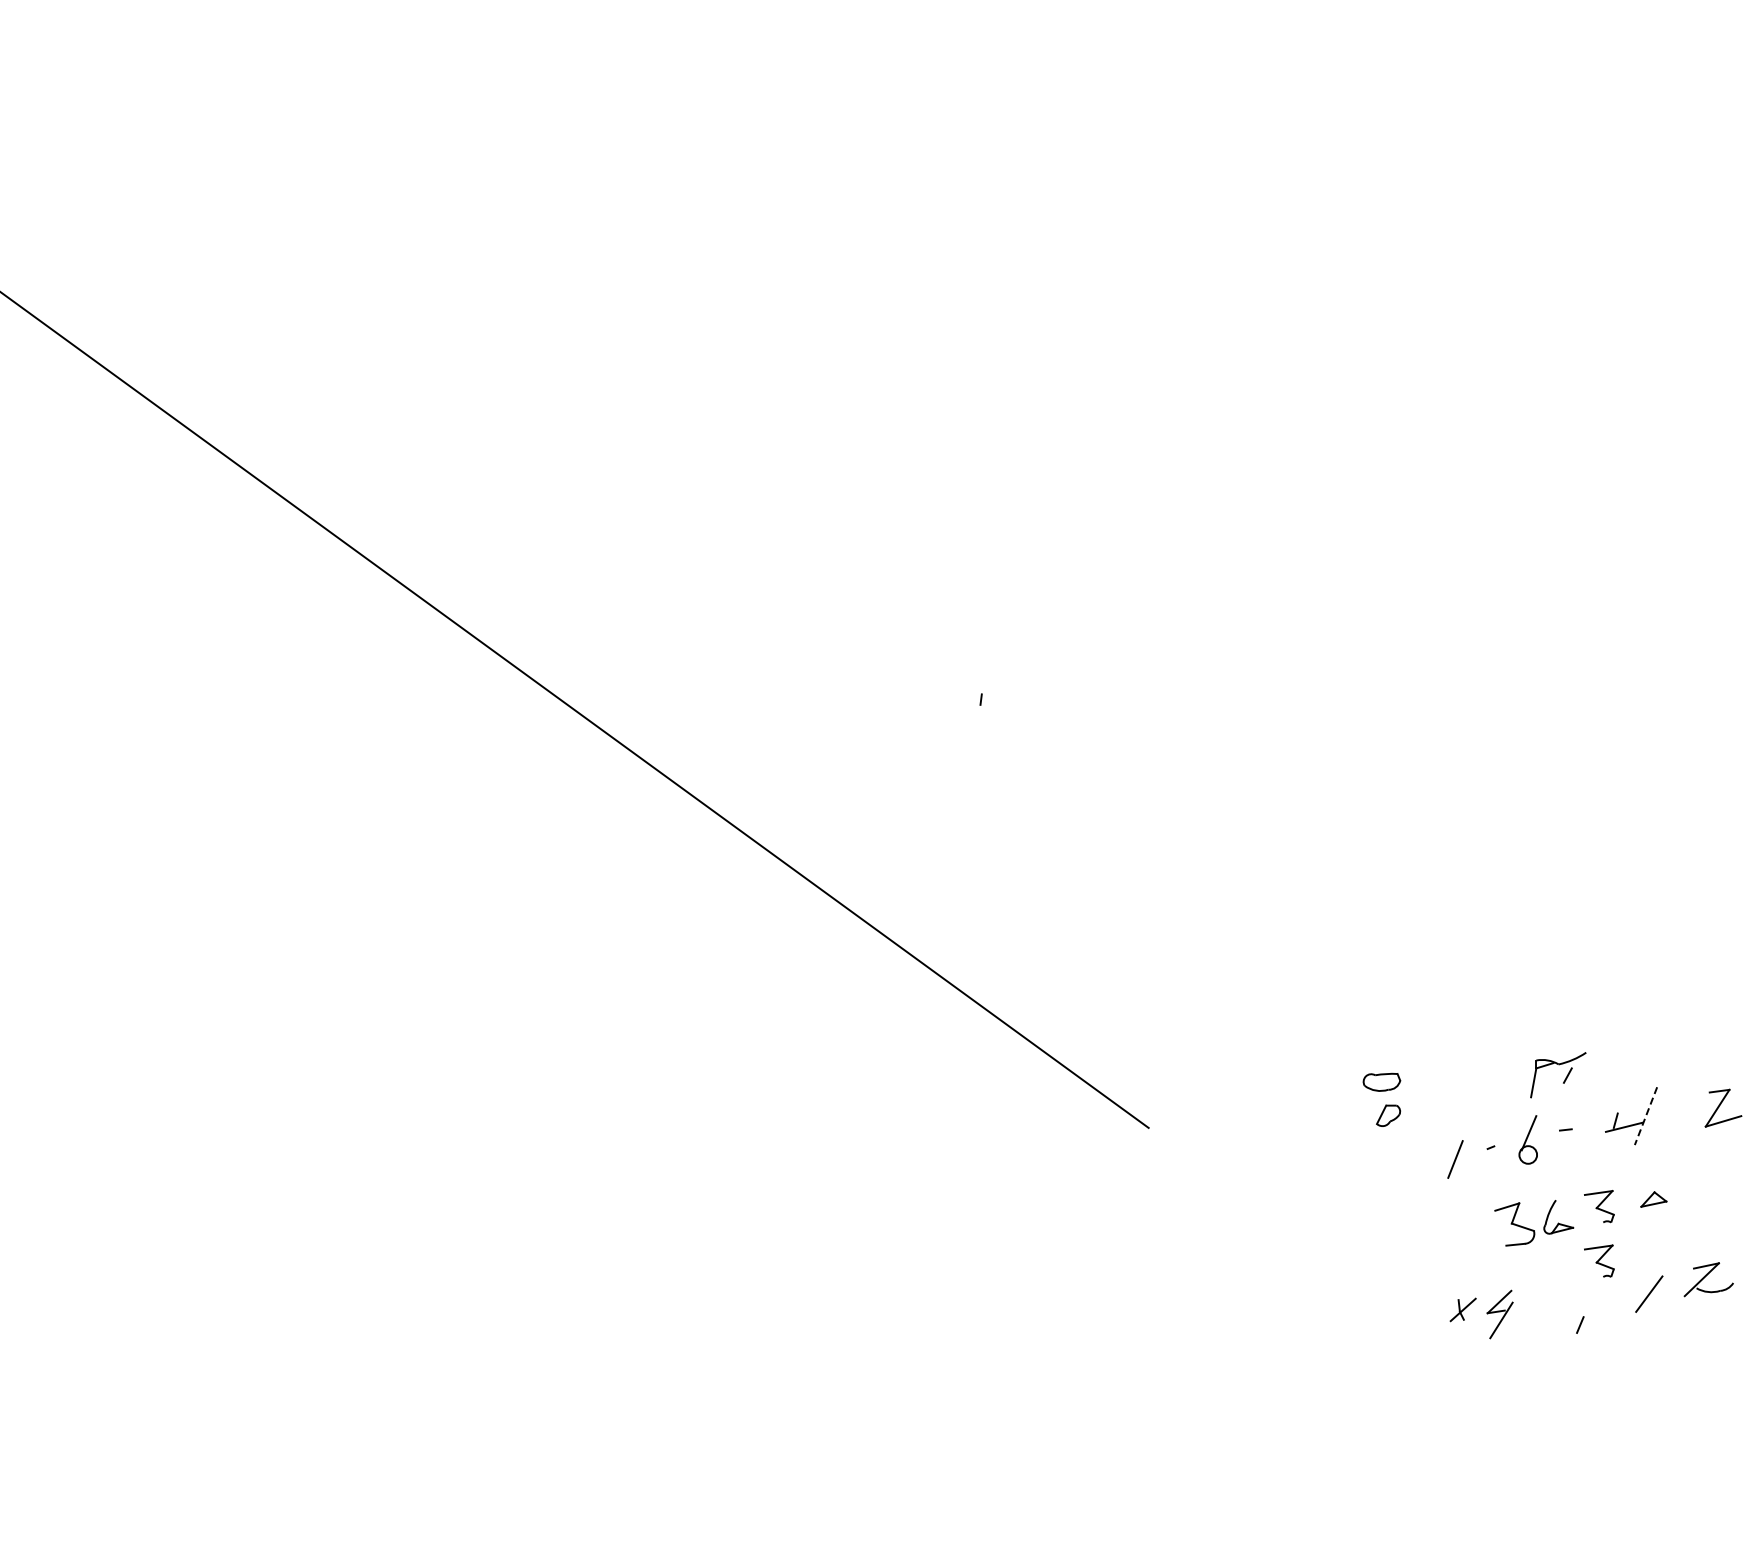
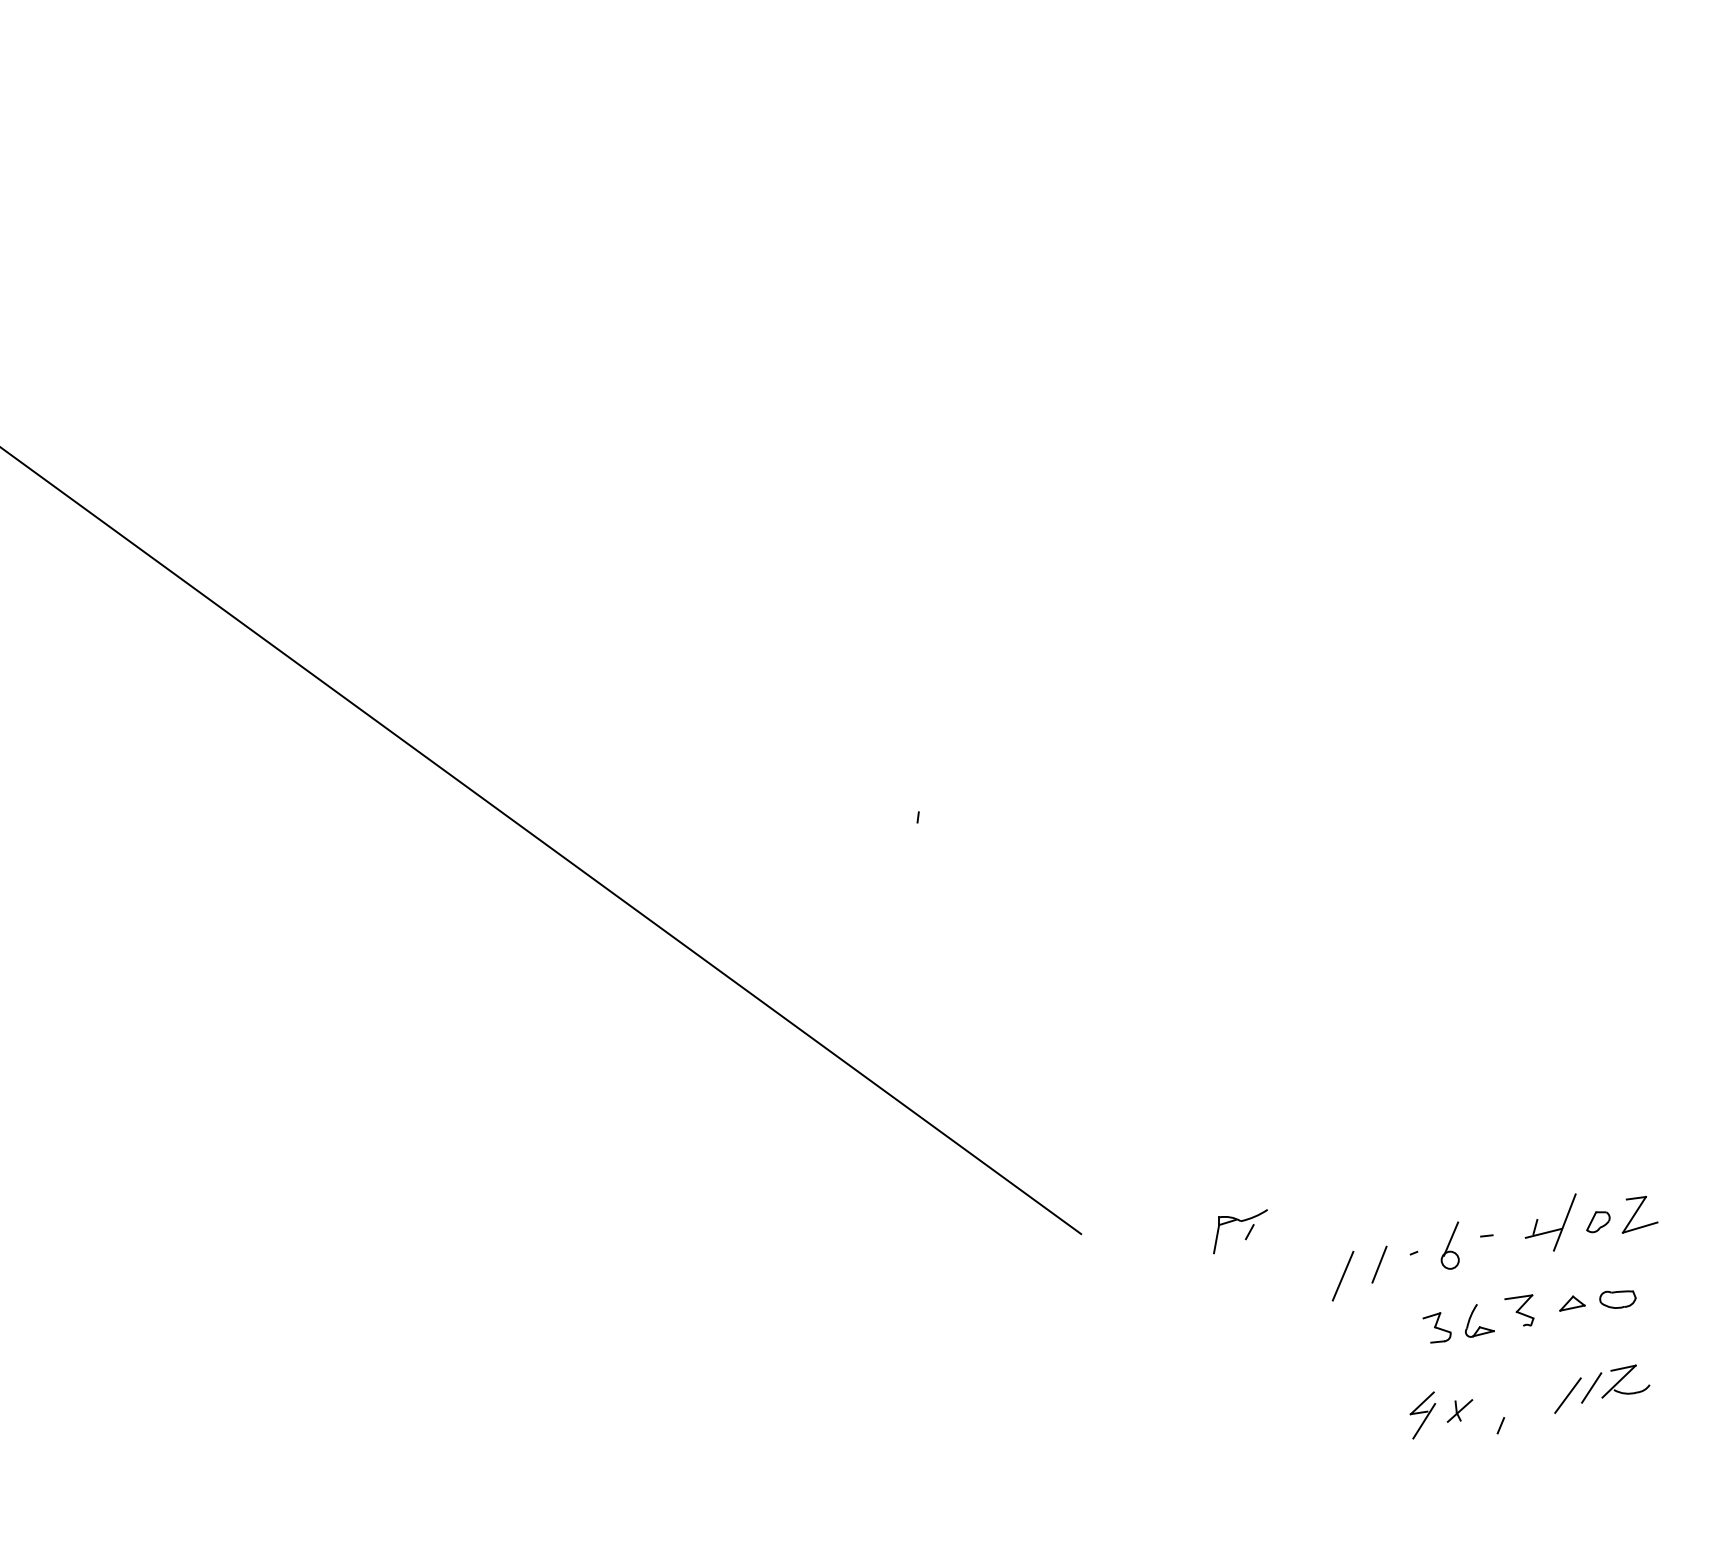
part: (1564, 1079) -> (1246, 1235), moved
part: (1381, 1082) -> (1617, 1299), moved
part: (1388, 1116) -> (1598, 1222), moved
line: (1645, 1116) -> (1564, 1222), dashed -> solid
line: (1417, 1170) -> (1342, 1275), added
part: (1514, 1224) -> (1436, 1327), size x0.71
part: (1599, 1261) -> (1519, 1363), removed
line: (1673, 1285) -> (1591, 1387), added
part: (1462, 1309) -> (1459, 1410), moved

